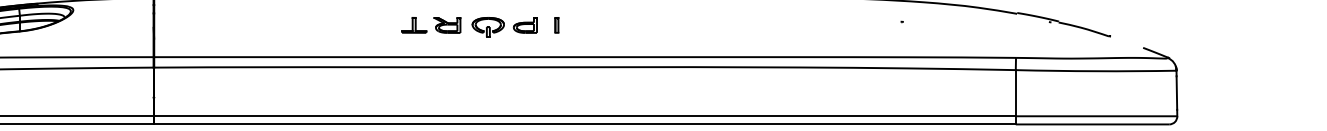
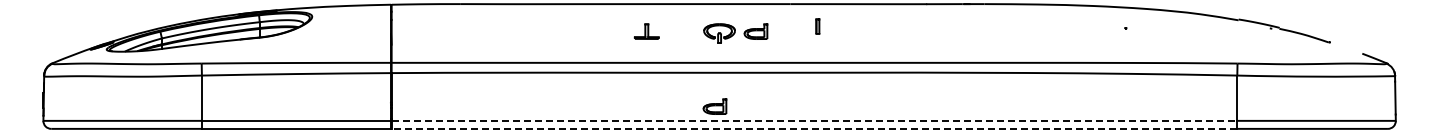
part: (447, 25) -> (679, 31), removed
part: (556, 25) -> (817, 26), moved
part: (483, 101) -> (714, 106), added
line: (585, 115) -> (814, 120), solid -> dashed
line: (585, 124) -> (814, 128), solid -> dashed

